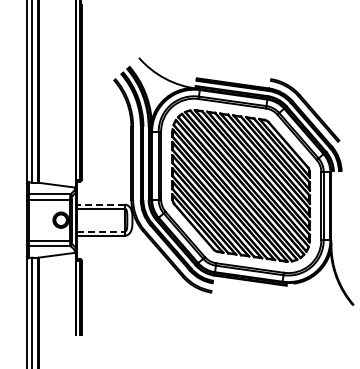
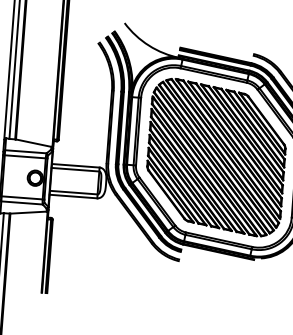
line: (100, 204) -> (75, 165), dashed -> solid
line: (101, 231) -> (74, 192), dashed -> solid

